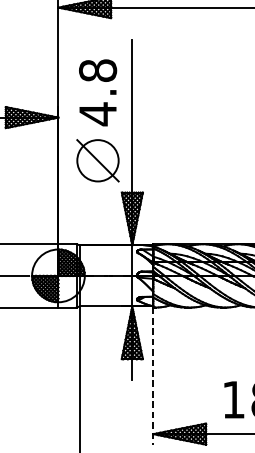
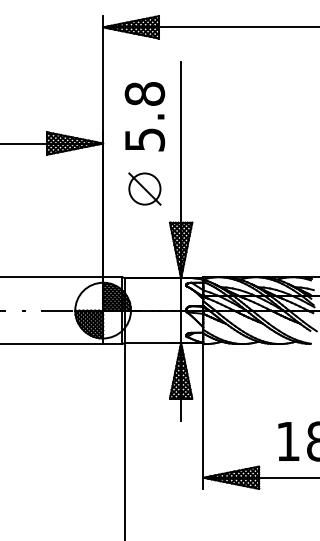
text: (98, 113) -> (145, 139), 4.8 -> 5.8
part: (97, 160) -> (144, 188), size x0.71
line: (153, 376) -> (203, 416), dashed -> solid

